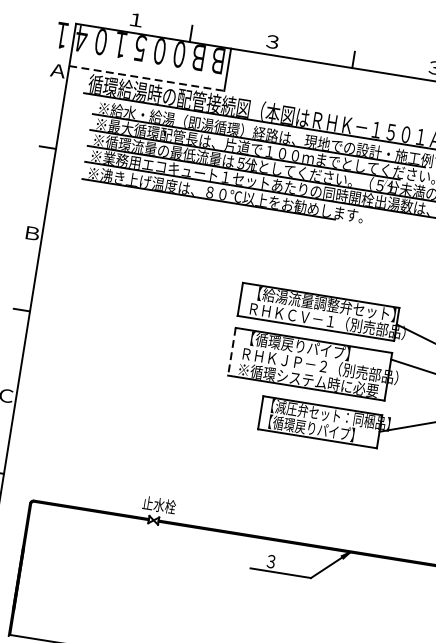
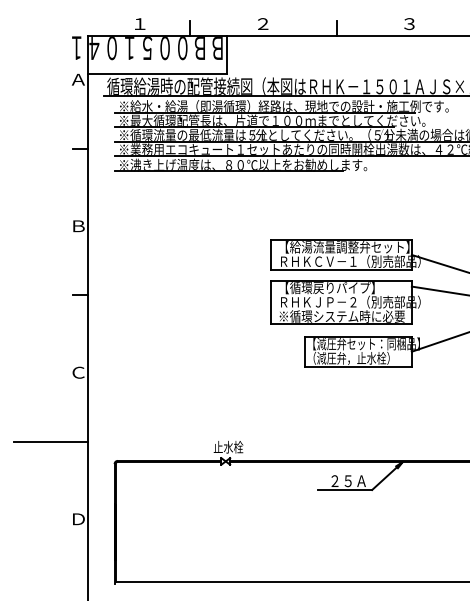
text: (272, 42) -> (262, 24), ３ -> ２
line: (146, 78) -> (157, 73), dashed -> solid
line: (231, 352) -> (270, 302), dashed -> solid
text: (311, 427) -> (351, 357), 【循環戻りパイプ】 -> （減圧弁，止水栓）
text: (286, 564) -> (348, 481), ３ -> ２５Ａ

